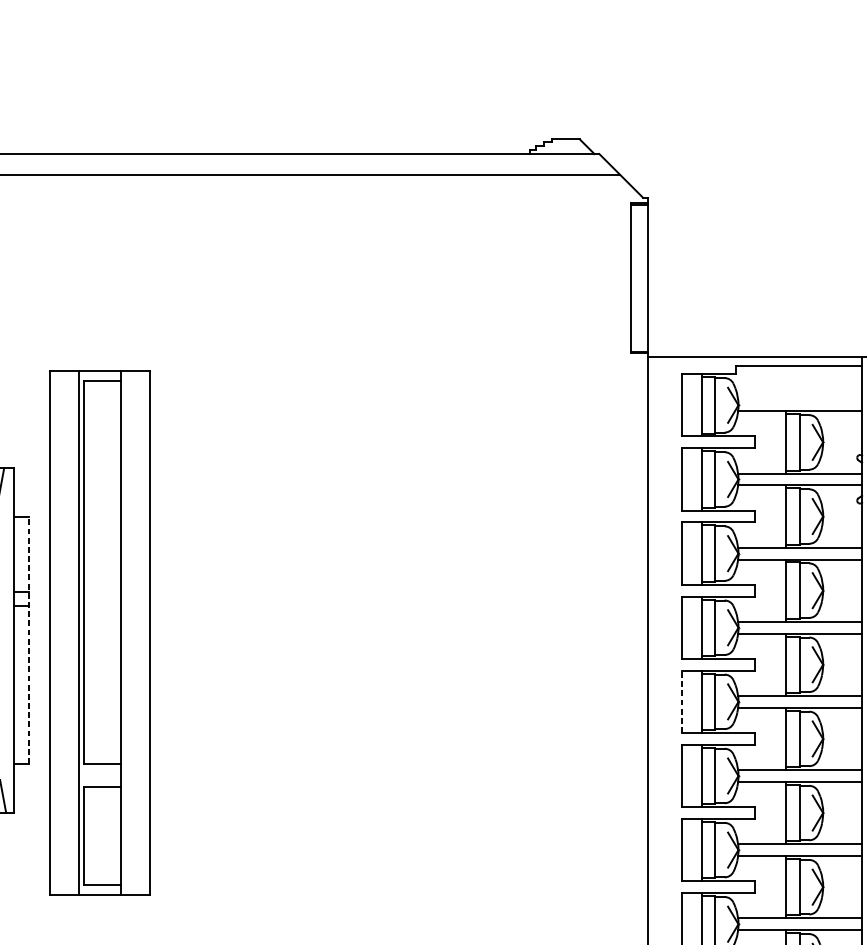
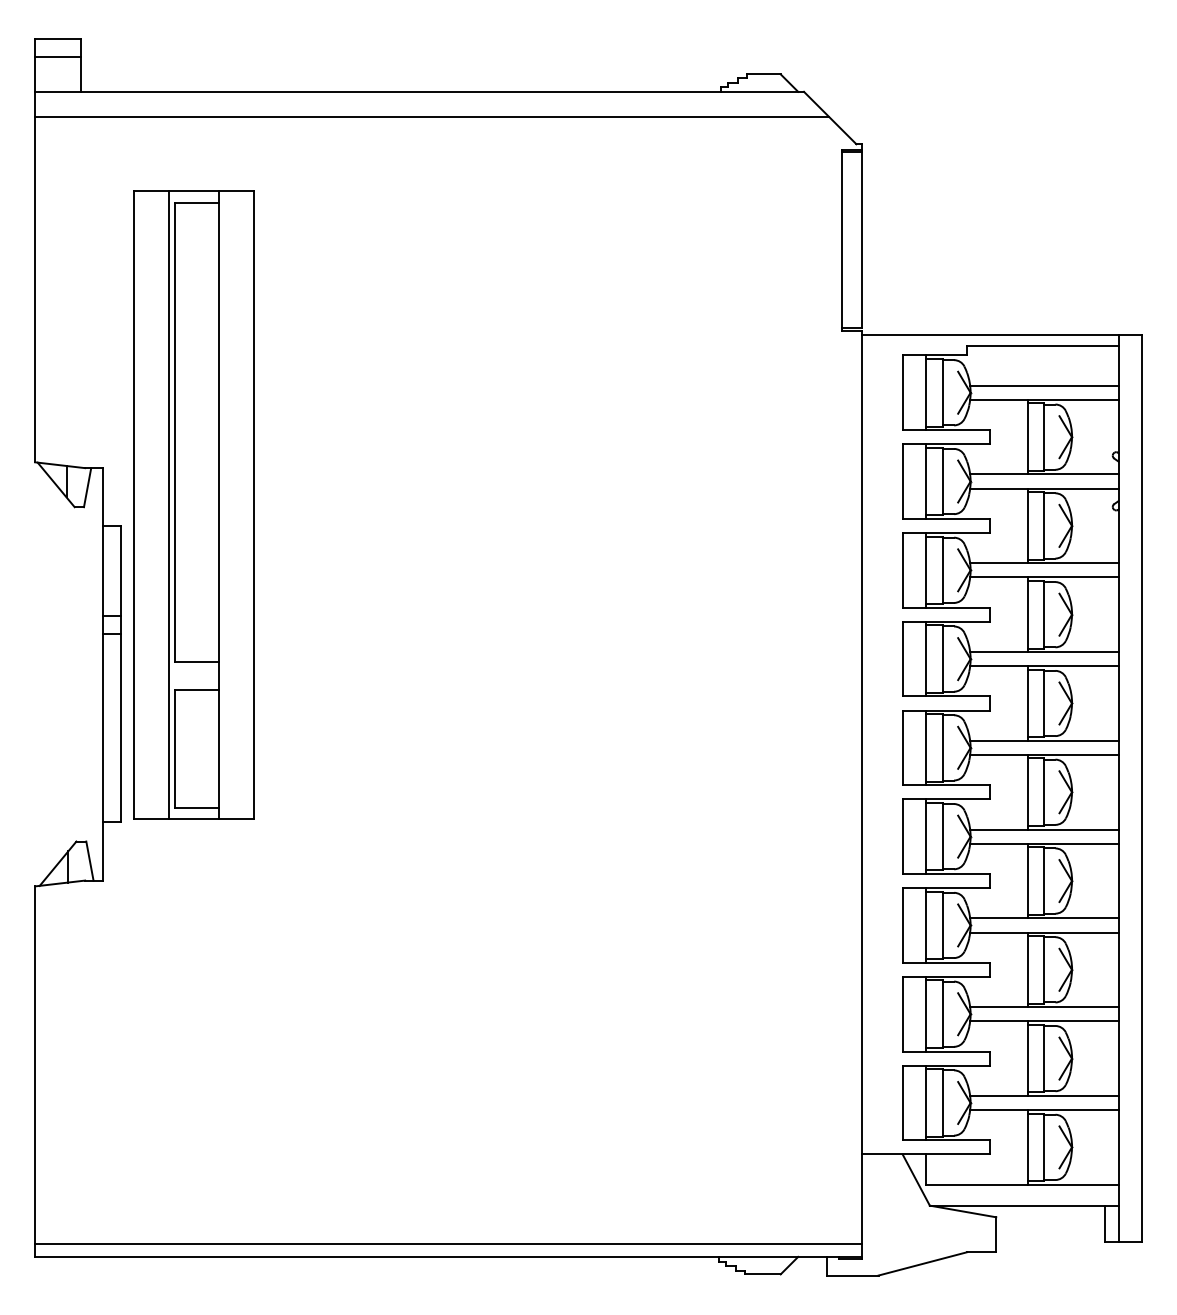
line: (800, 399) -> (1044, 385), added
part: (99, 632) -> (193, 504), moved
line: (29, 640) -> (121, 674), dashed -> solid
line: (682, 701) -> (903, 747), dashed -> solid

